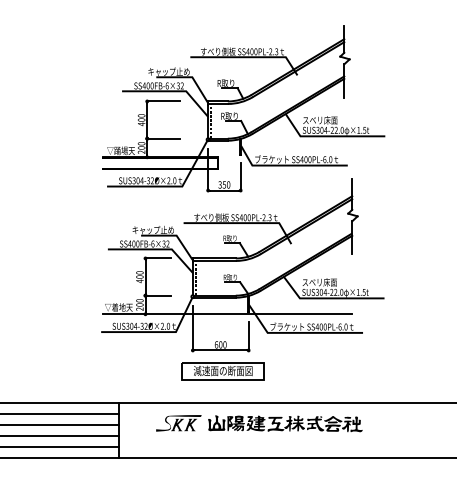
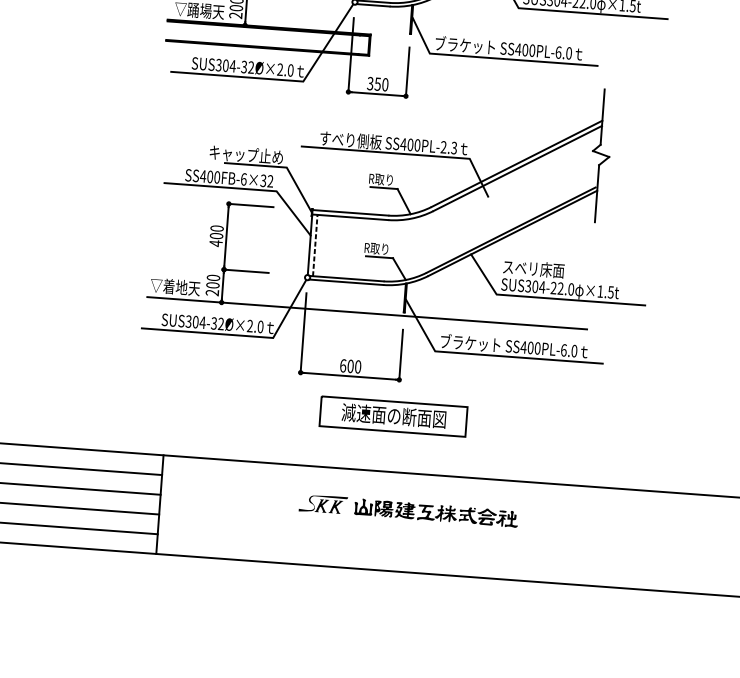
part: (222, 371) -> (392, 416), moved
part: (259, 423) -> (408, 510), size x0.6

